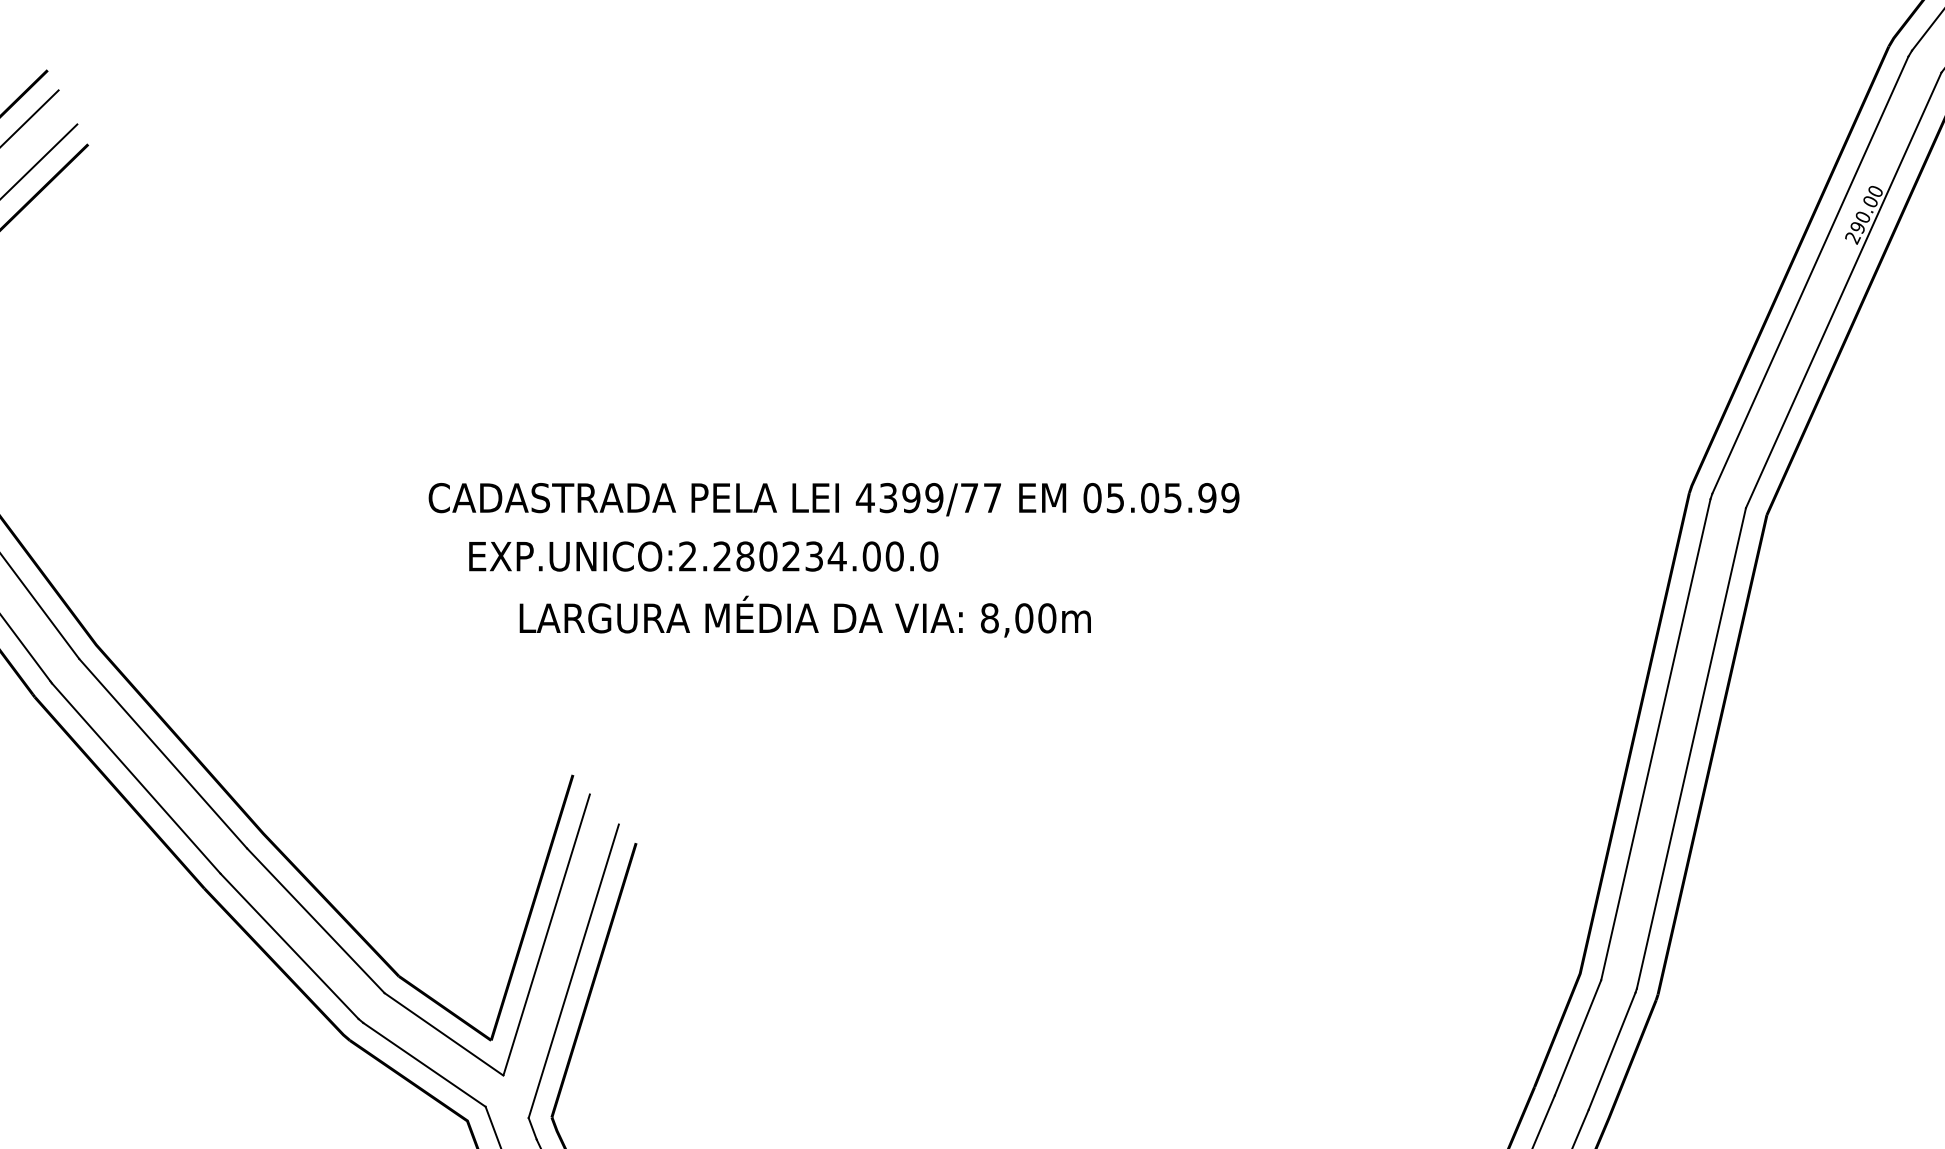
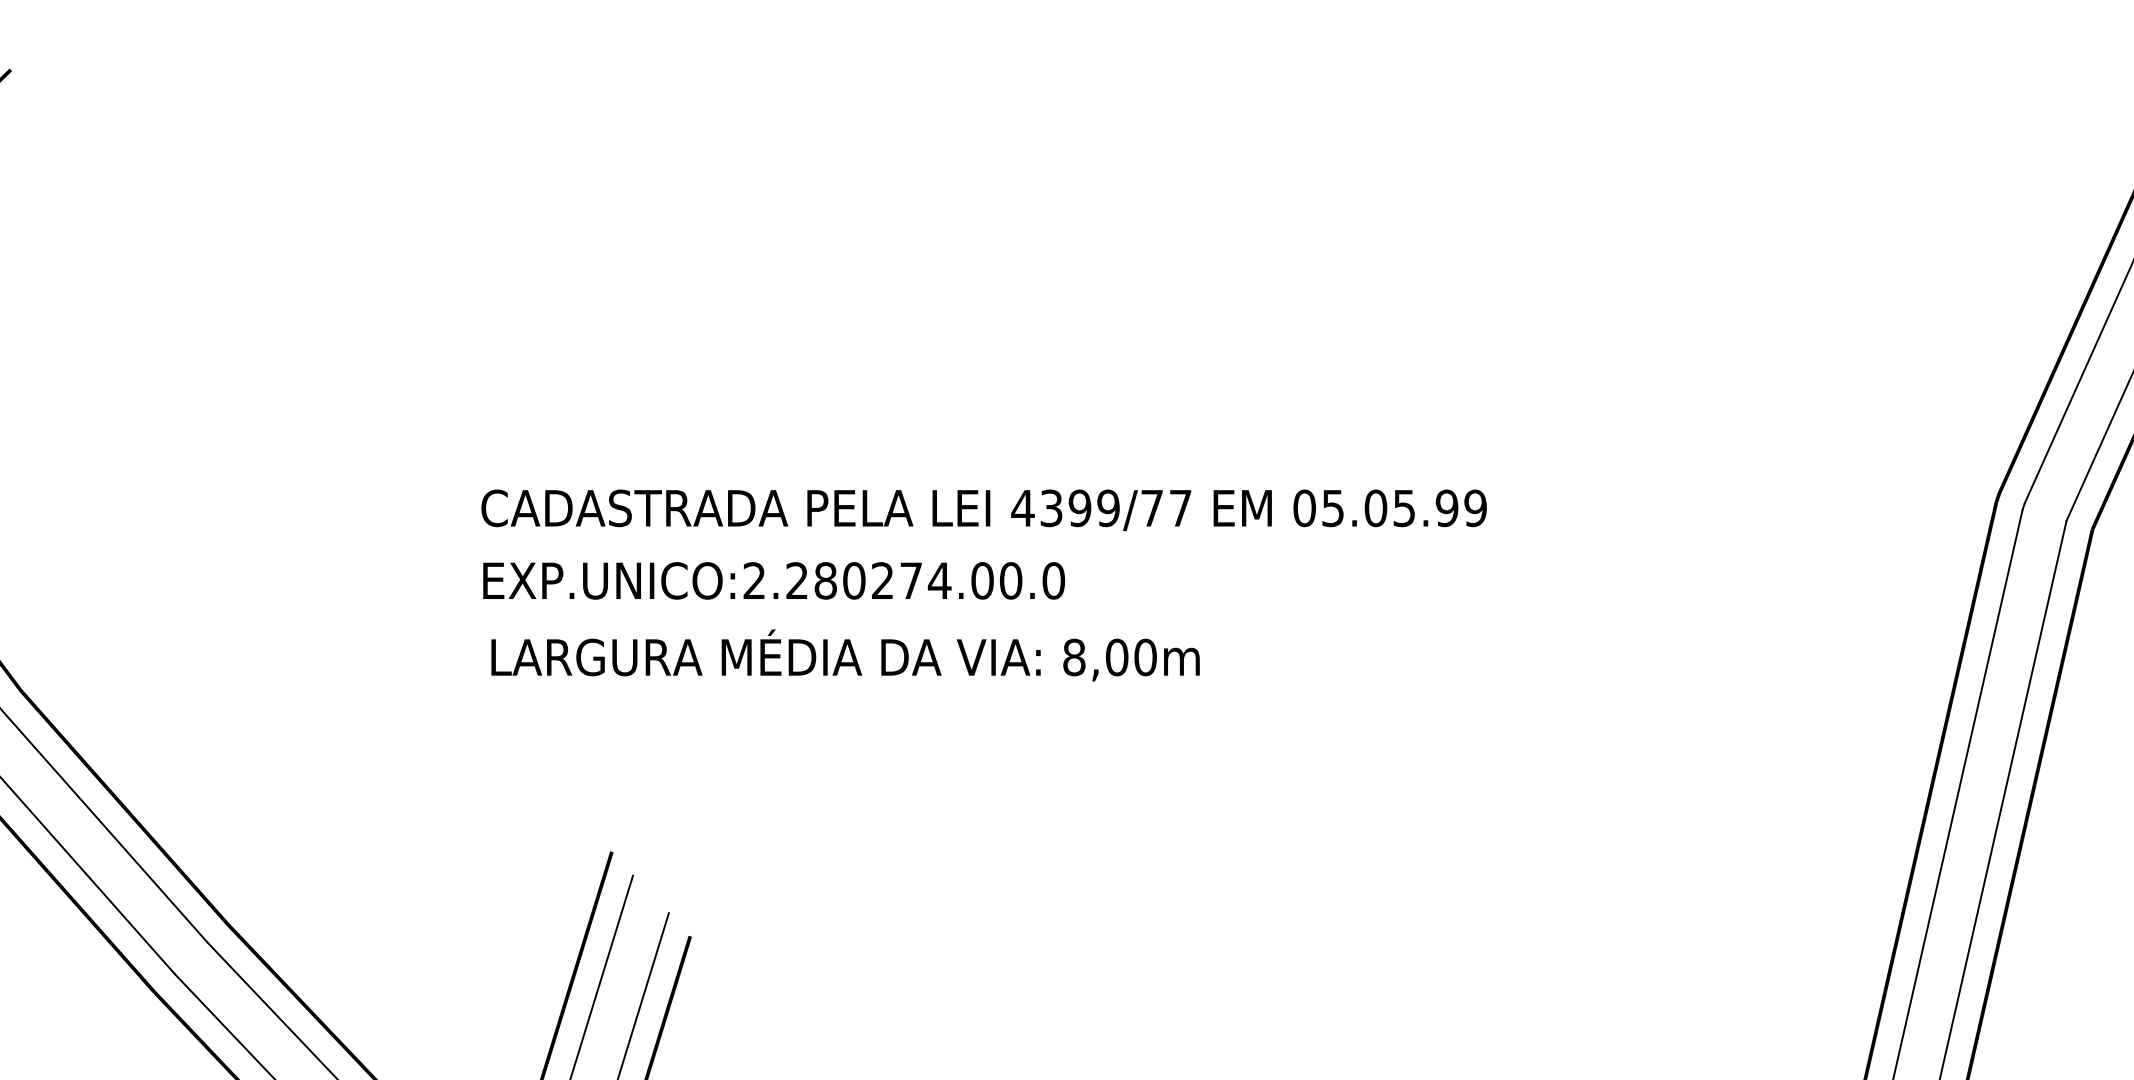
text: (833, 499) -> (983, 510), moved
text: (813, 556) -> (910, 580), EXP.UNICO:2.280234.00.0 -> EXP.UNICO:2.280274.00.0
text: (804, 616) -> (844, 655), moved

